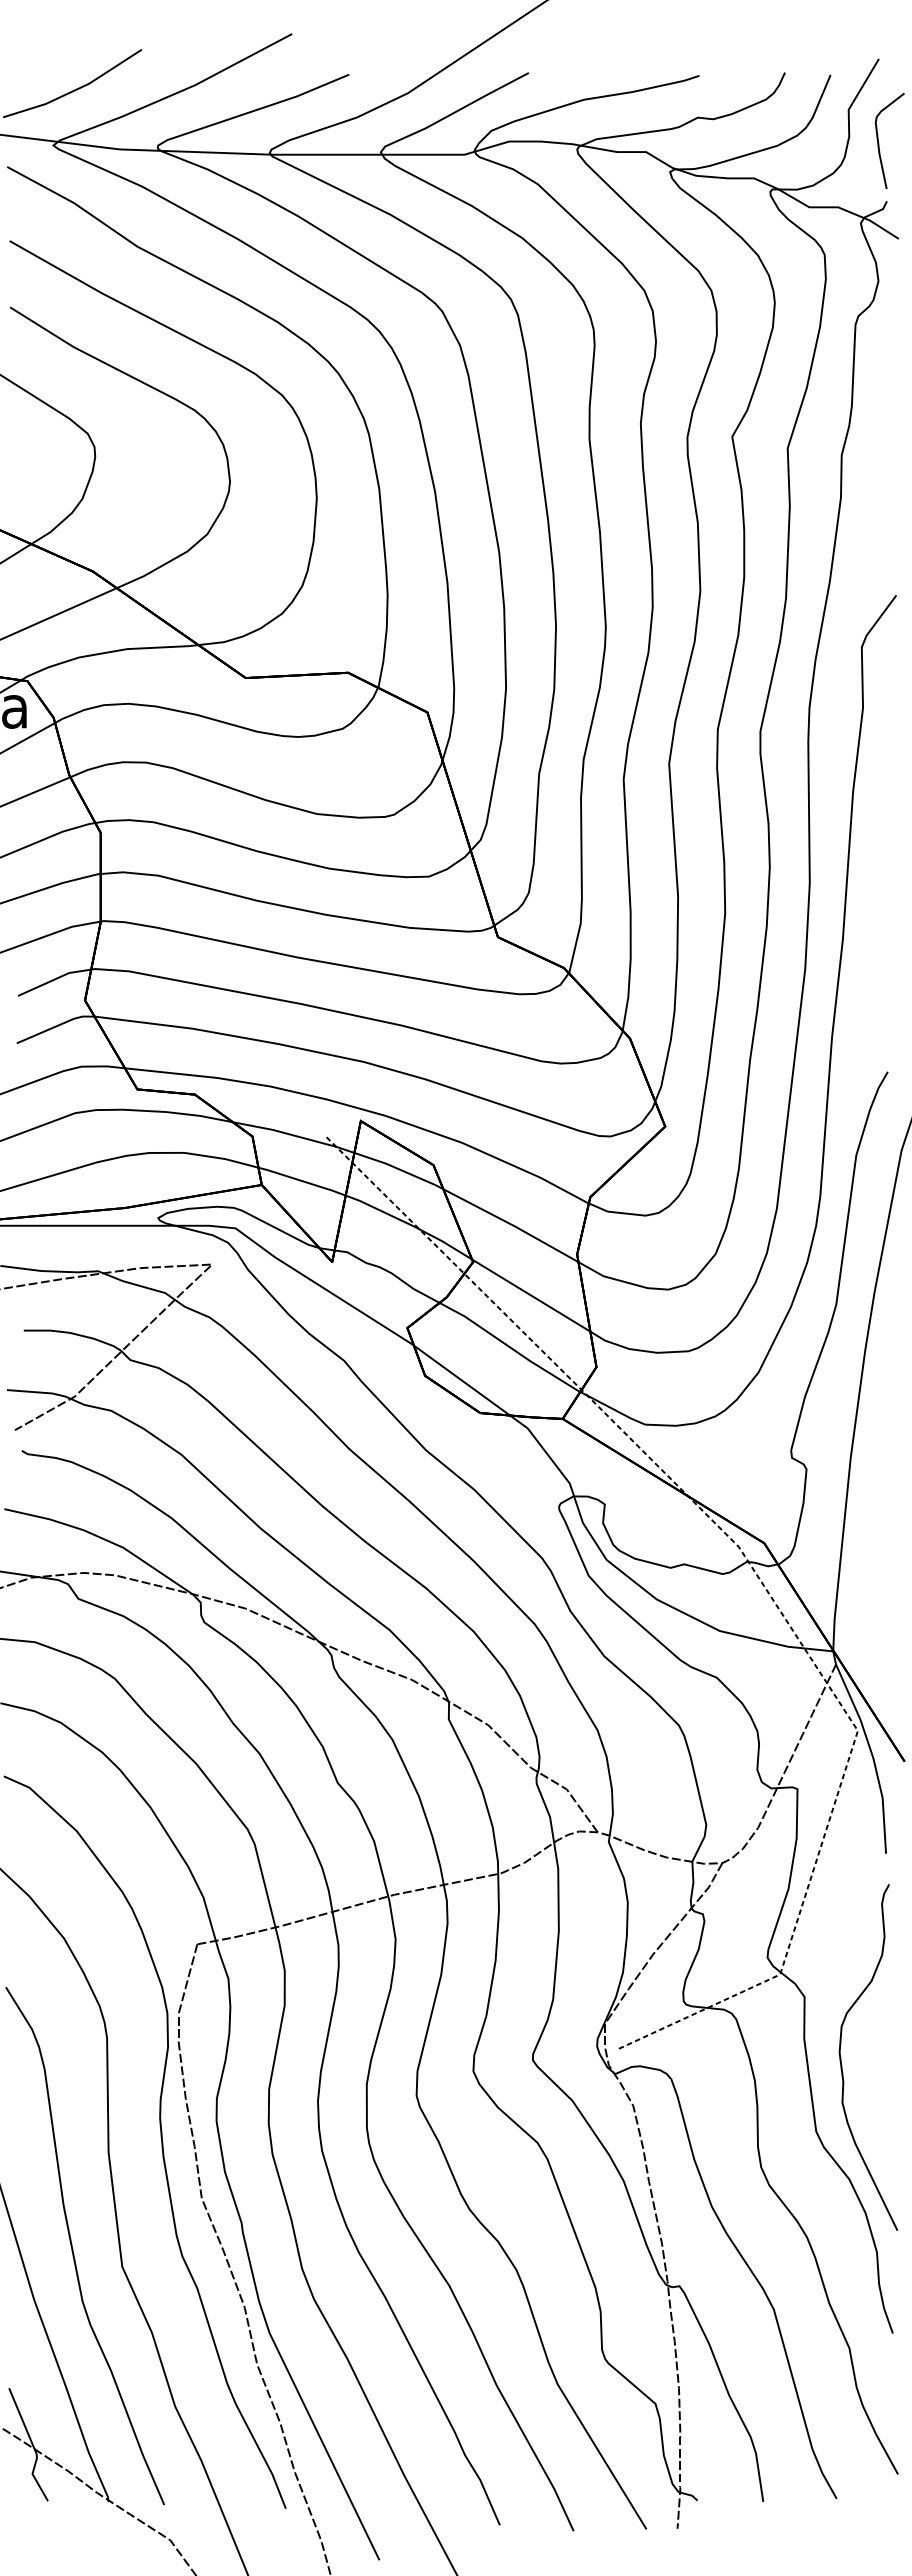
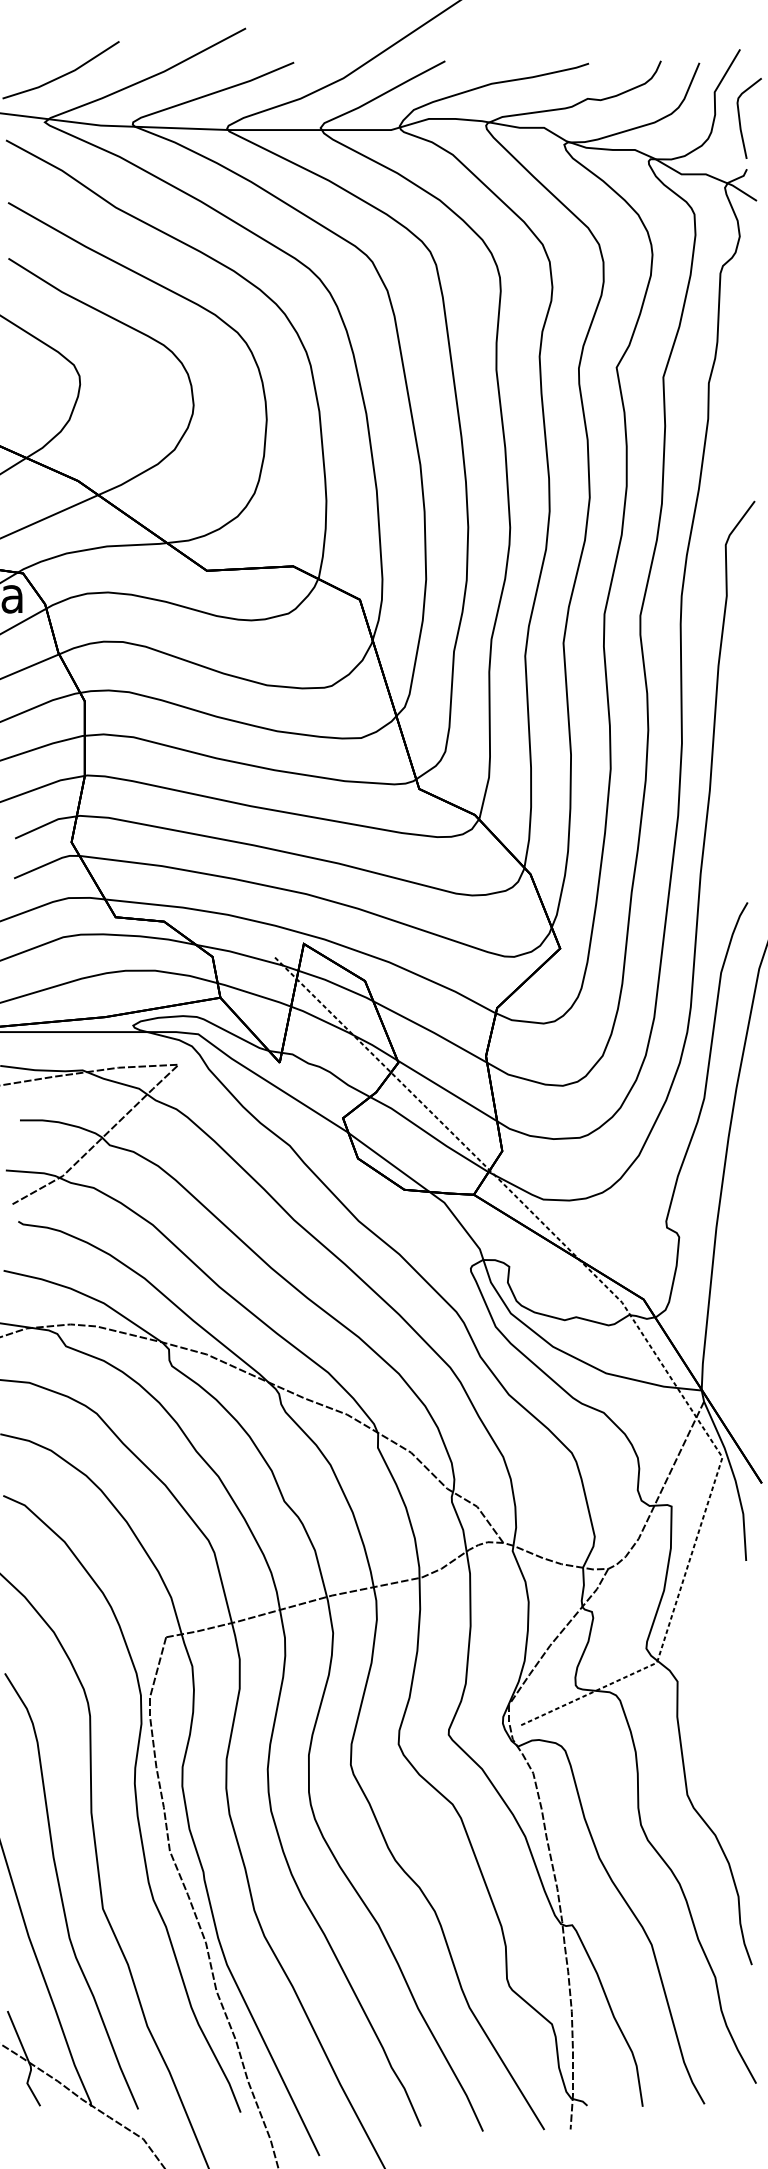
curve: (841, 2057) -> (708, 1732), removed

